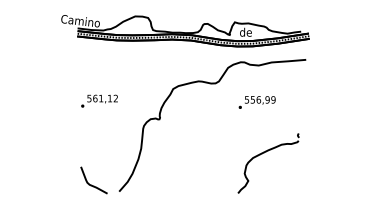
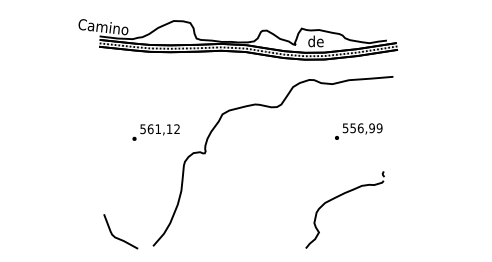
text: (99, 100) -> (156, 131), moved
text: (256, 102) -> (357, 131), moved

